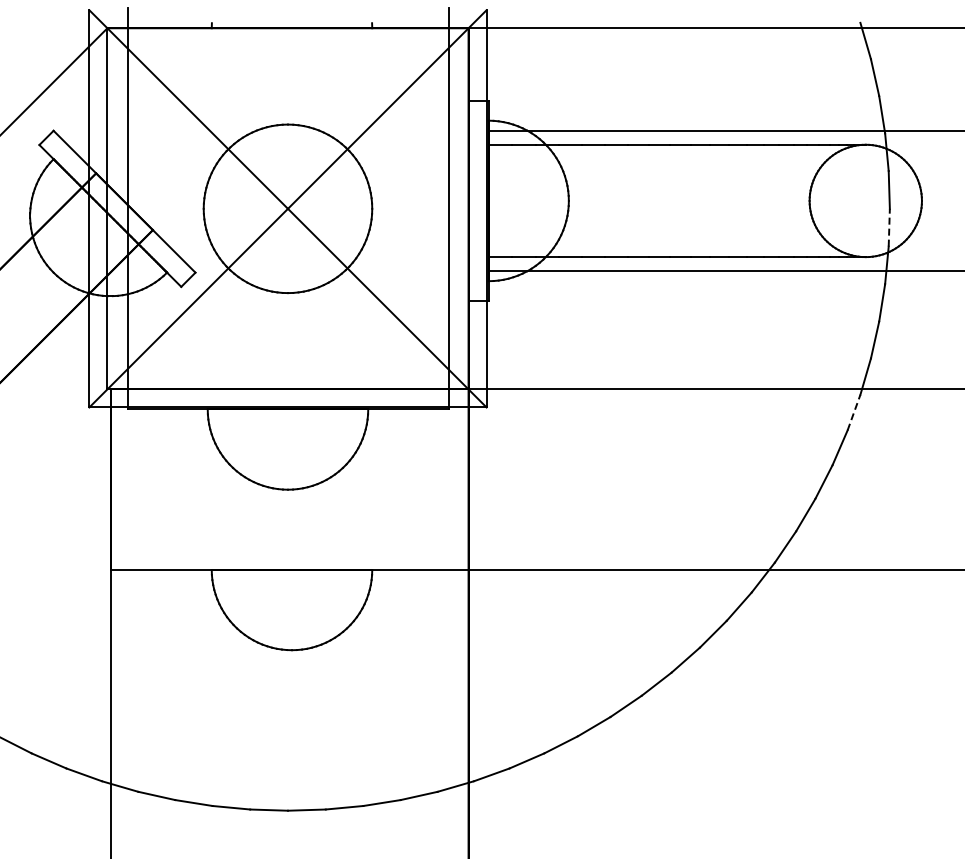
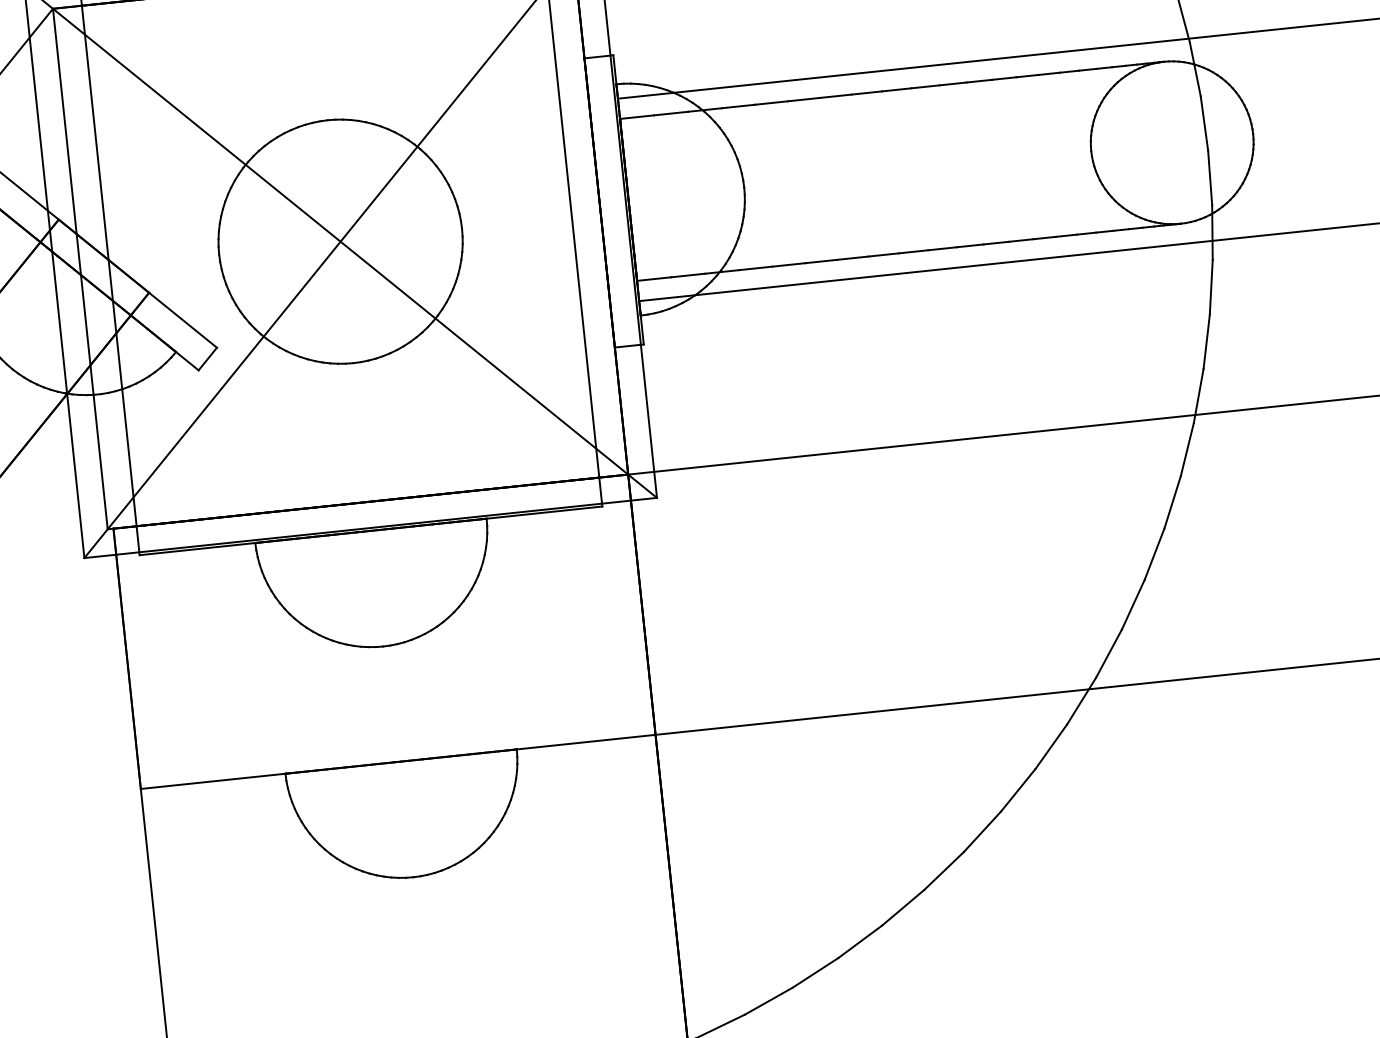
line: (889, 227) -> (1210, 177), dashed -> solid
line: (854, 412) -> (1187, 449), dashed -> solid

